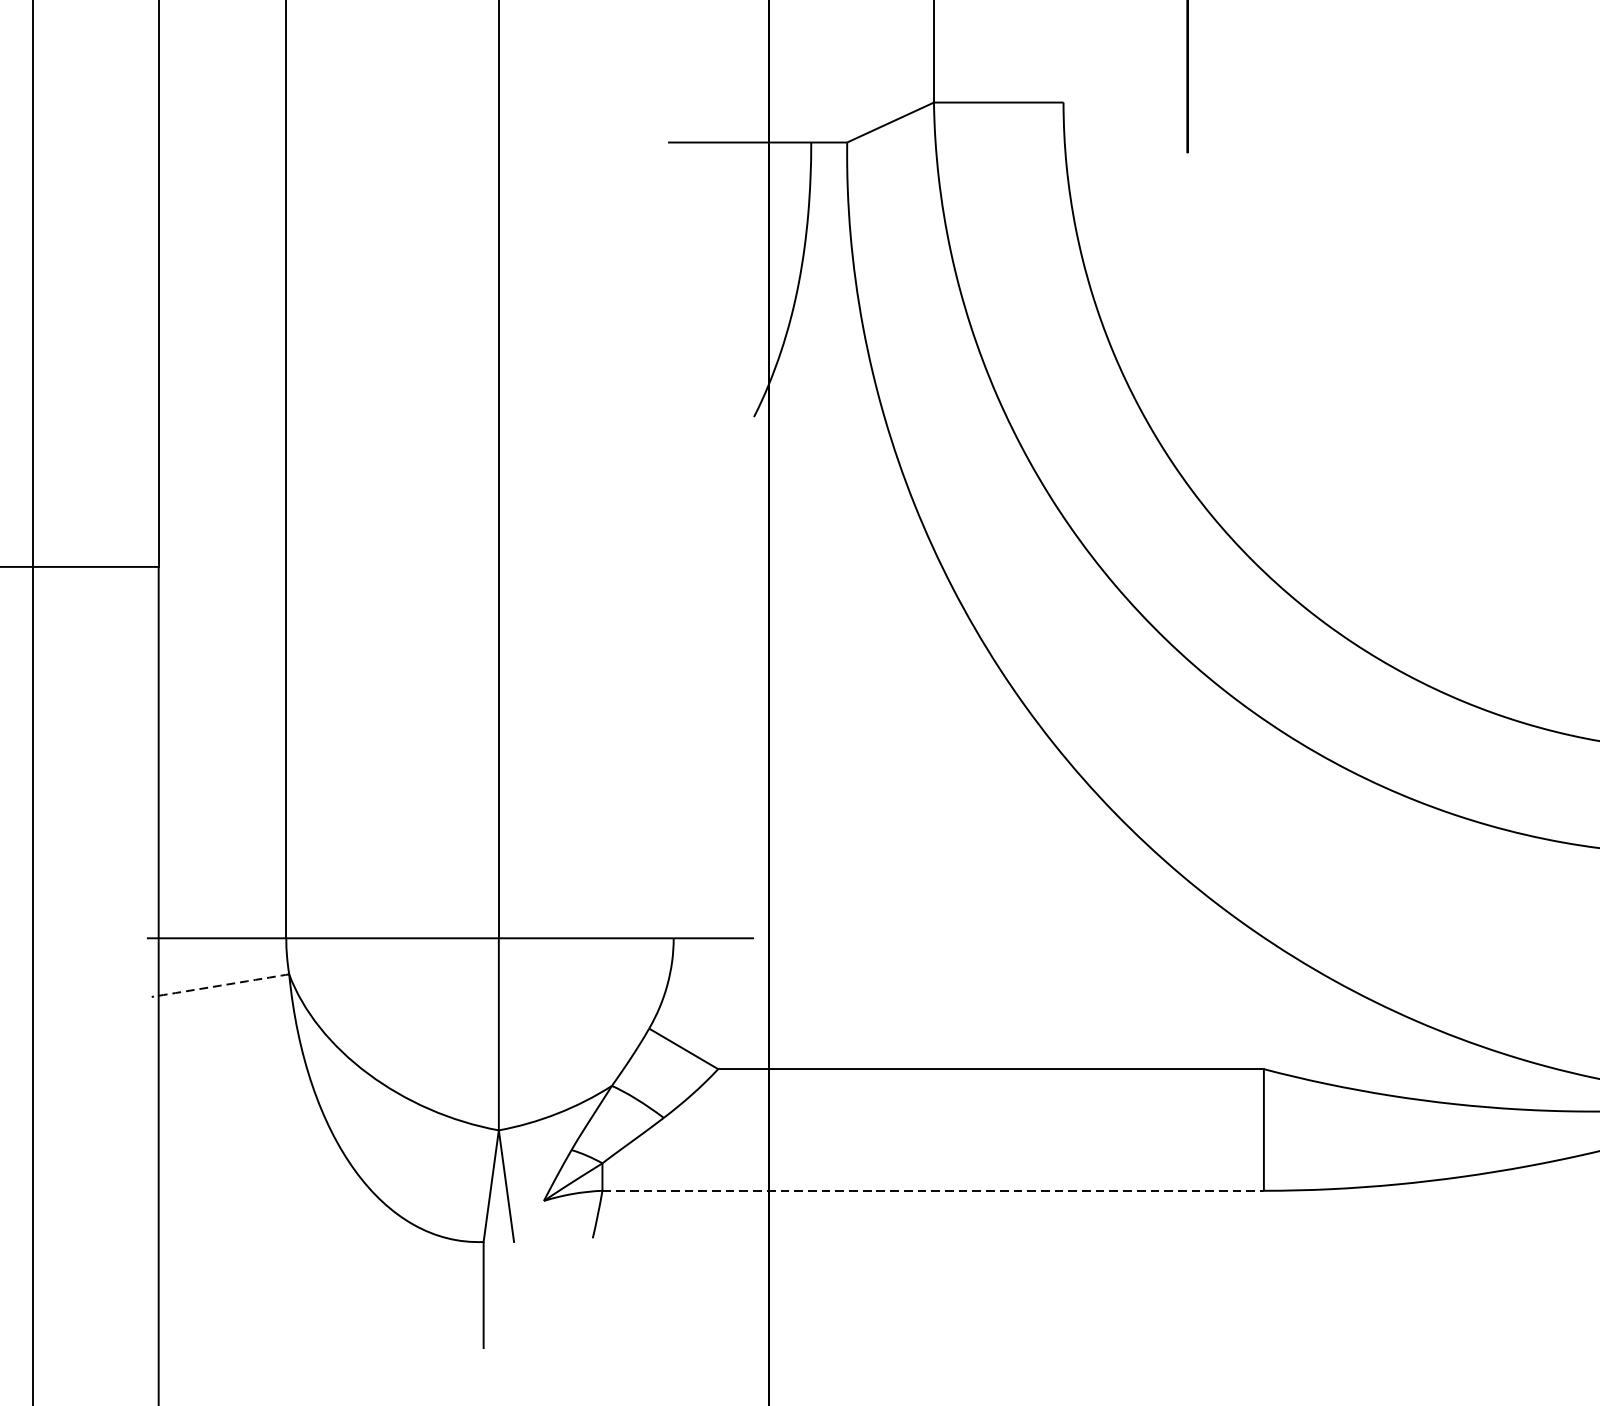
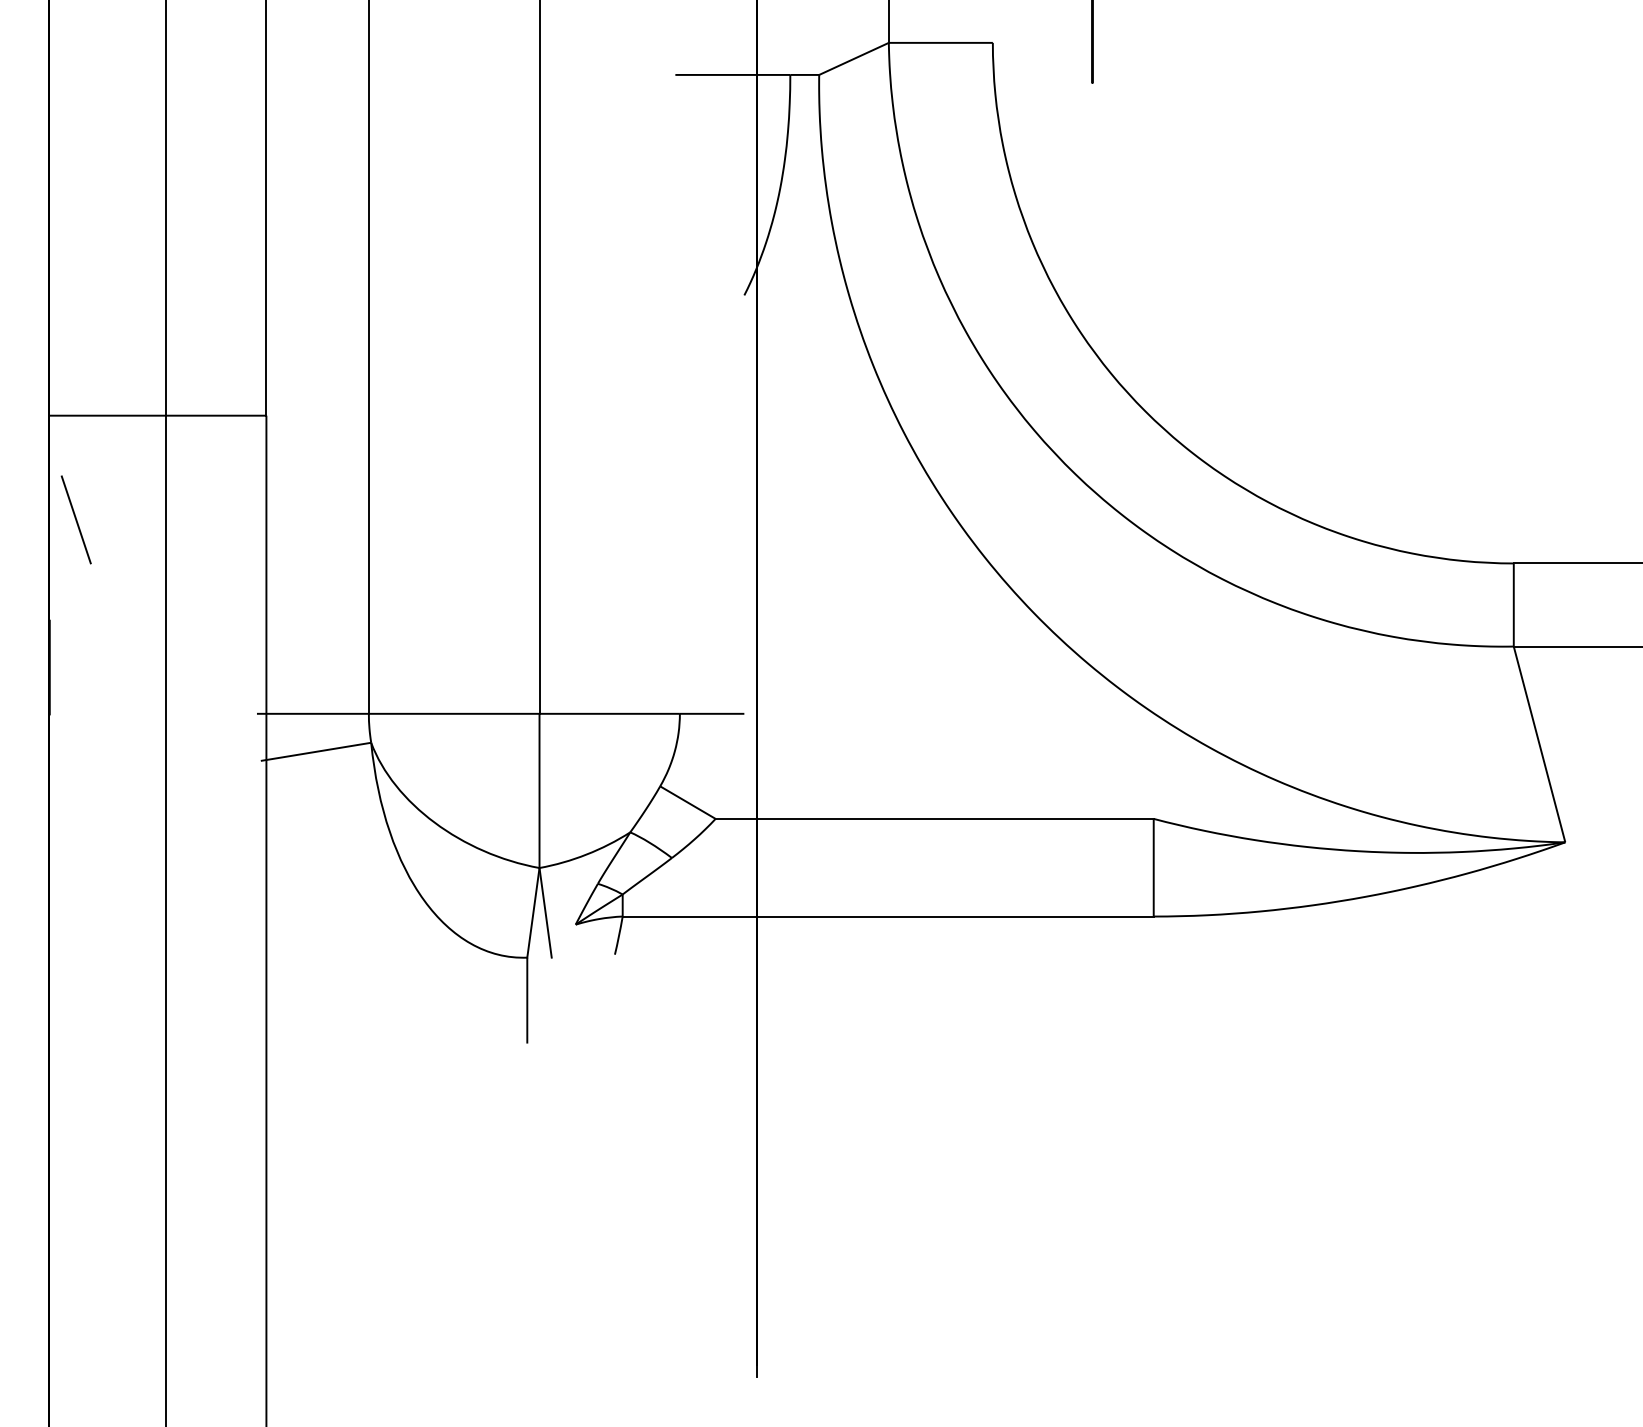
arc: (224, 985) -> (319, 751), dashed -> solid
line: (933, 1190) -> (888, 916), dashed -> solid

